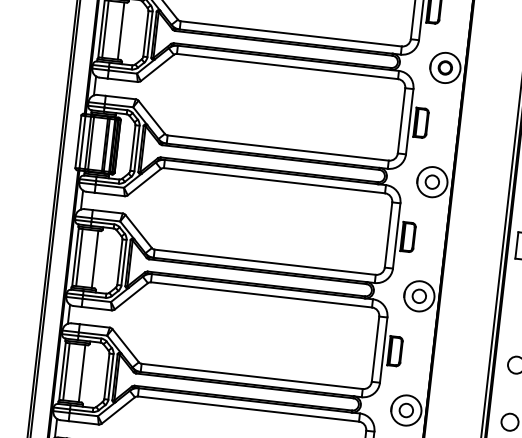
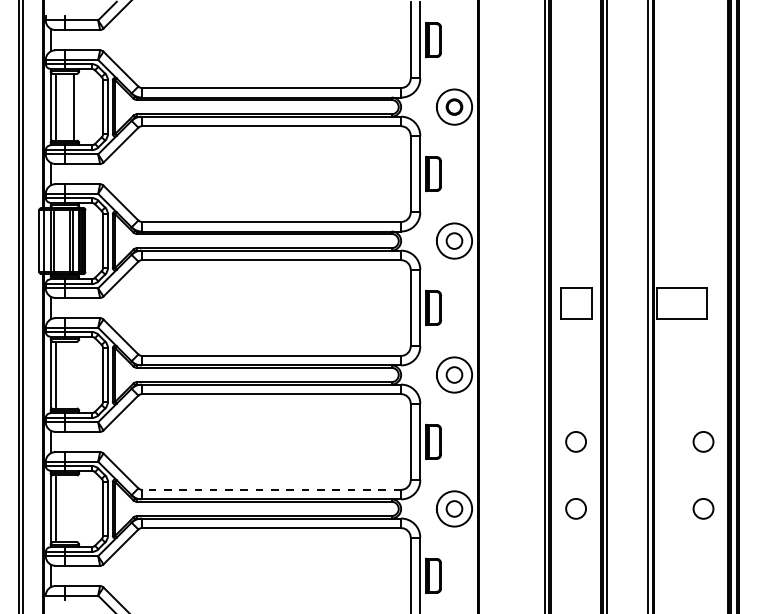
line: (95, 258) -> (74, 374), removed
line: (82, 373) -> (74, 508), removed
line: (252, 376) -> (271, 489), solid -> dashed

